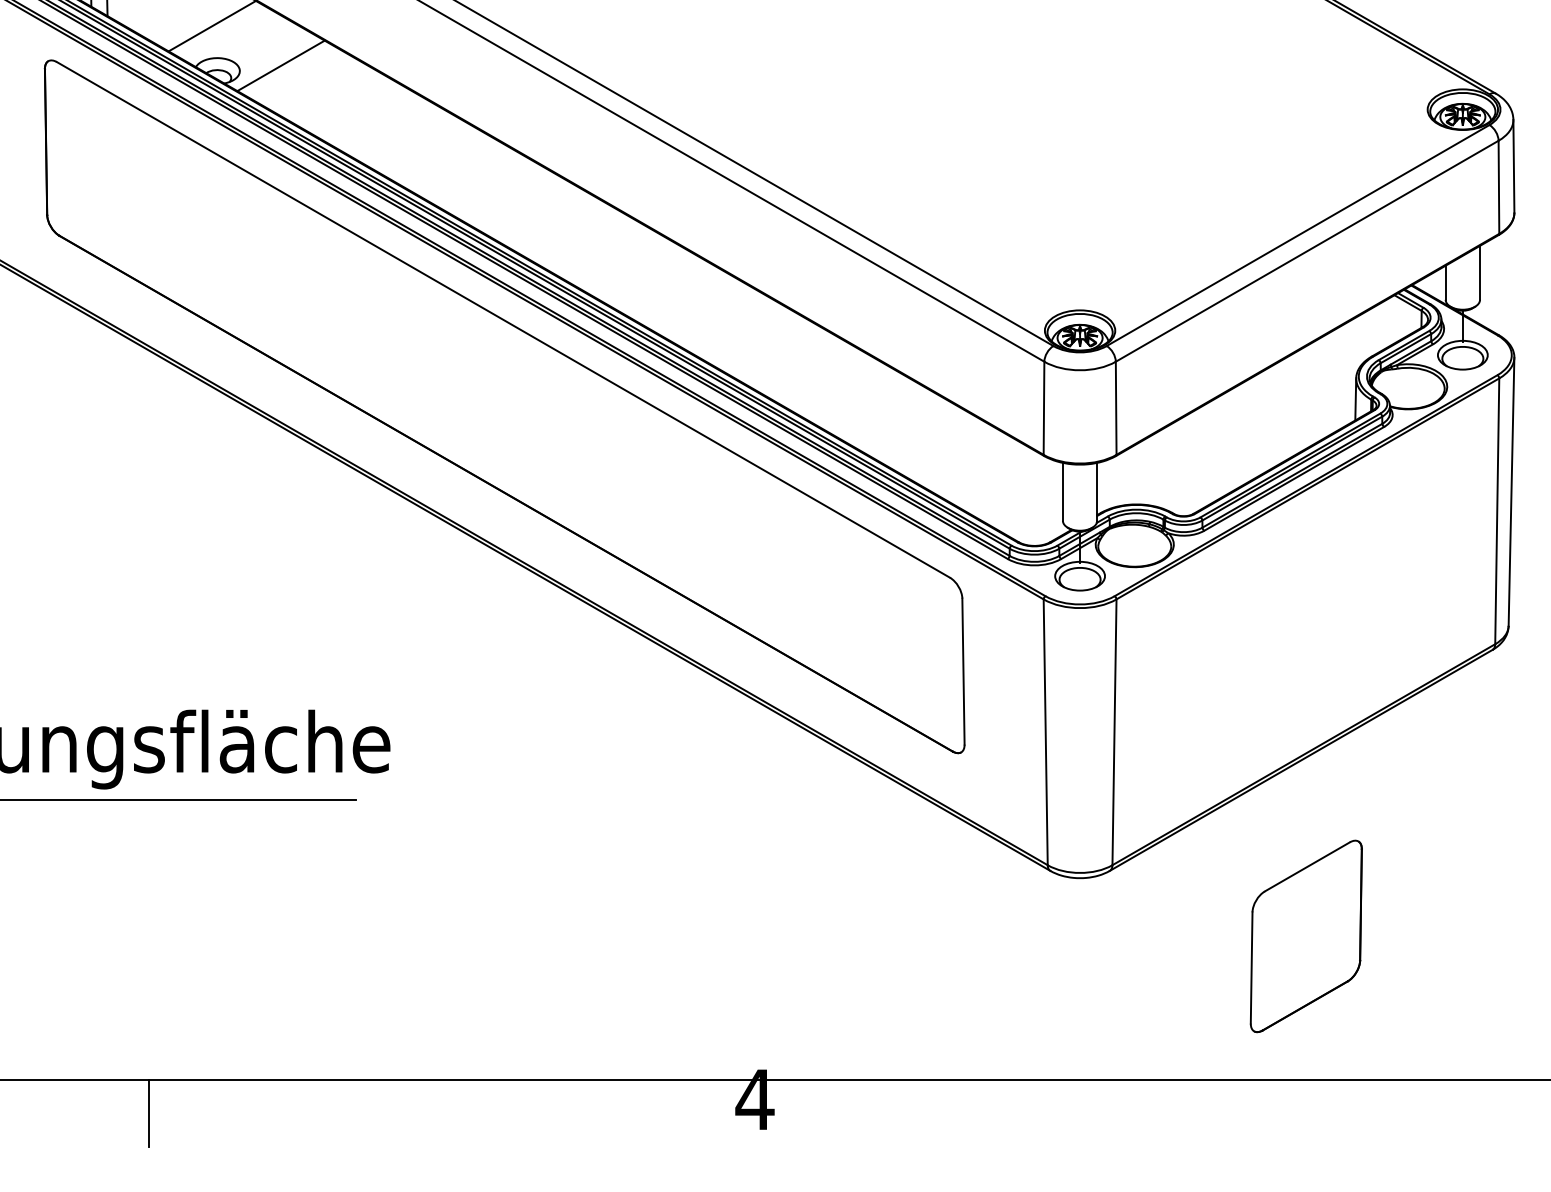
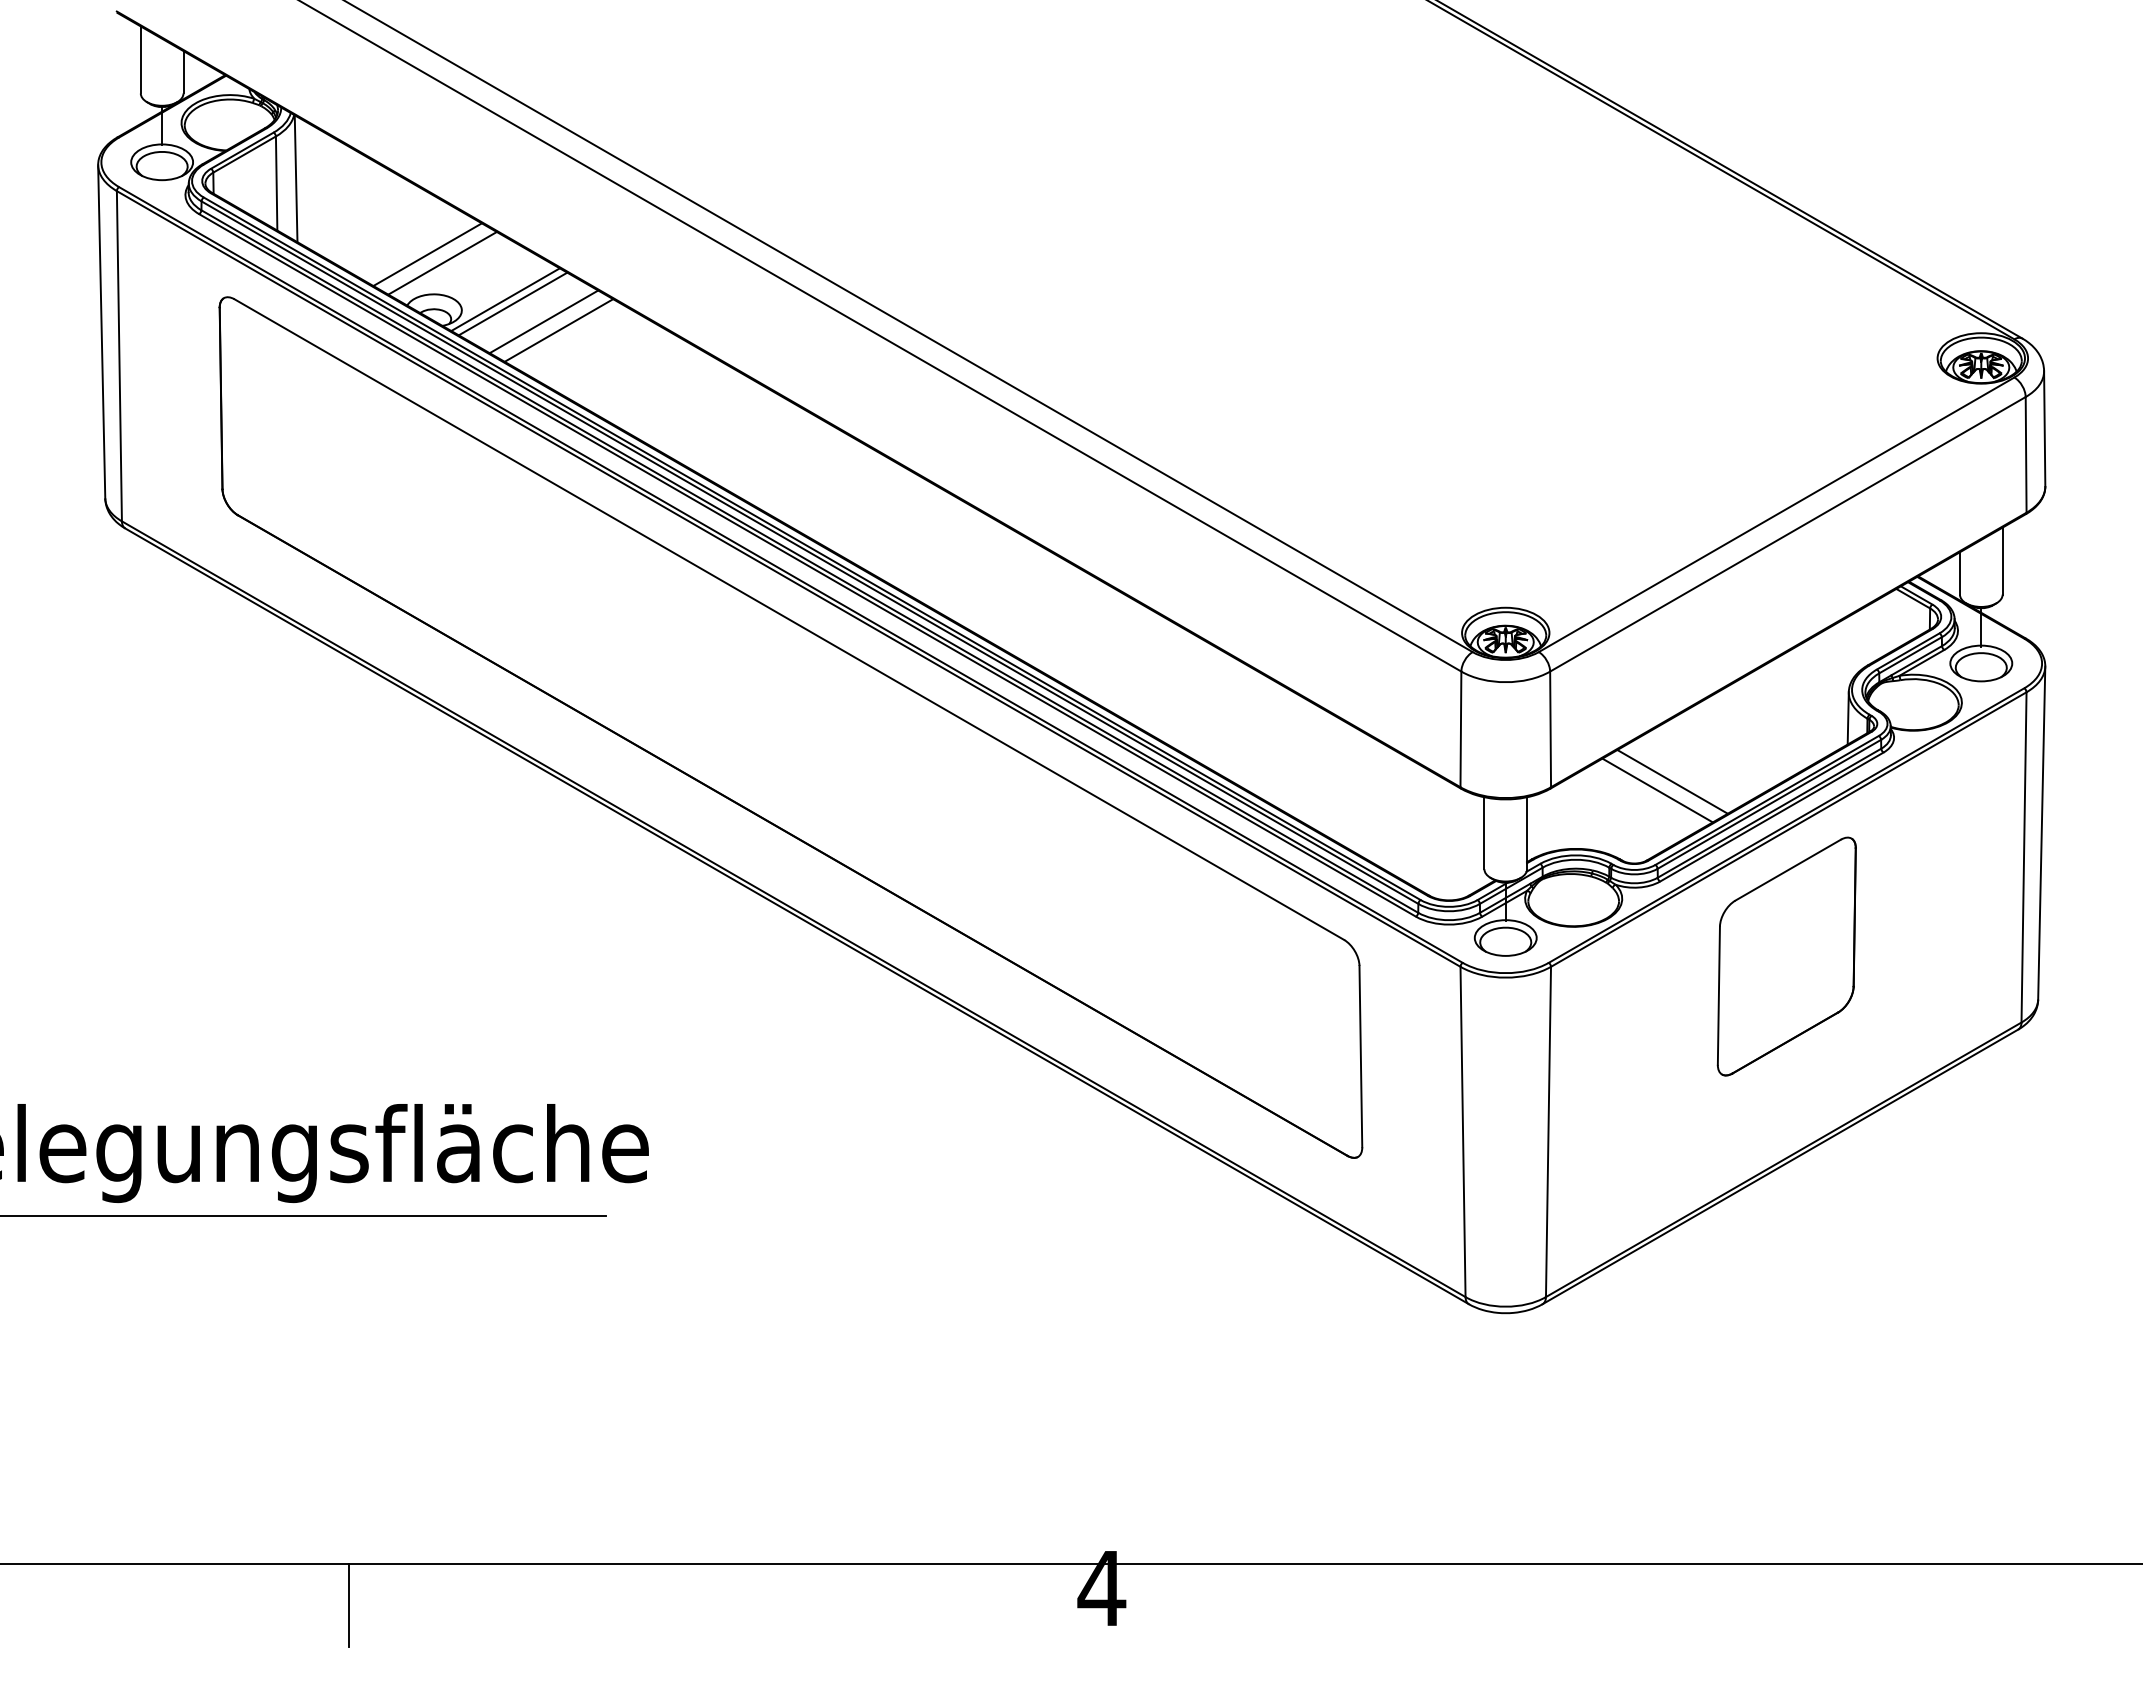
line: (224, 33) -> (442, 263), added
line: (274, 62) -> (505, 299), added
line: (305, 79) -> (543, 321), added
line: (317, 87) -> (558, 330), added
line: (1214, 450) -> (1672, 781), added
line: (1202, 457) -> (1657, 790), added
part: (1306, 936) -> (1786, 956), moved

